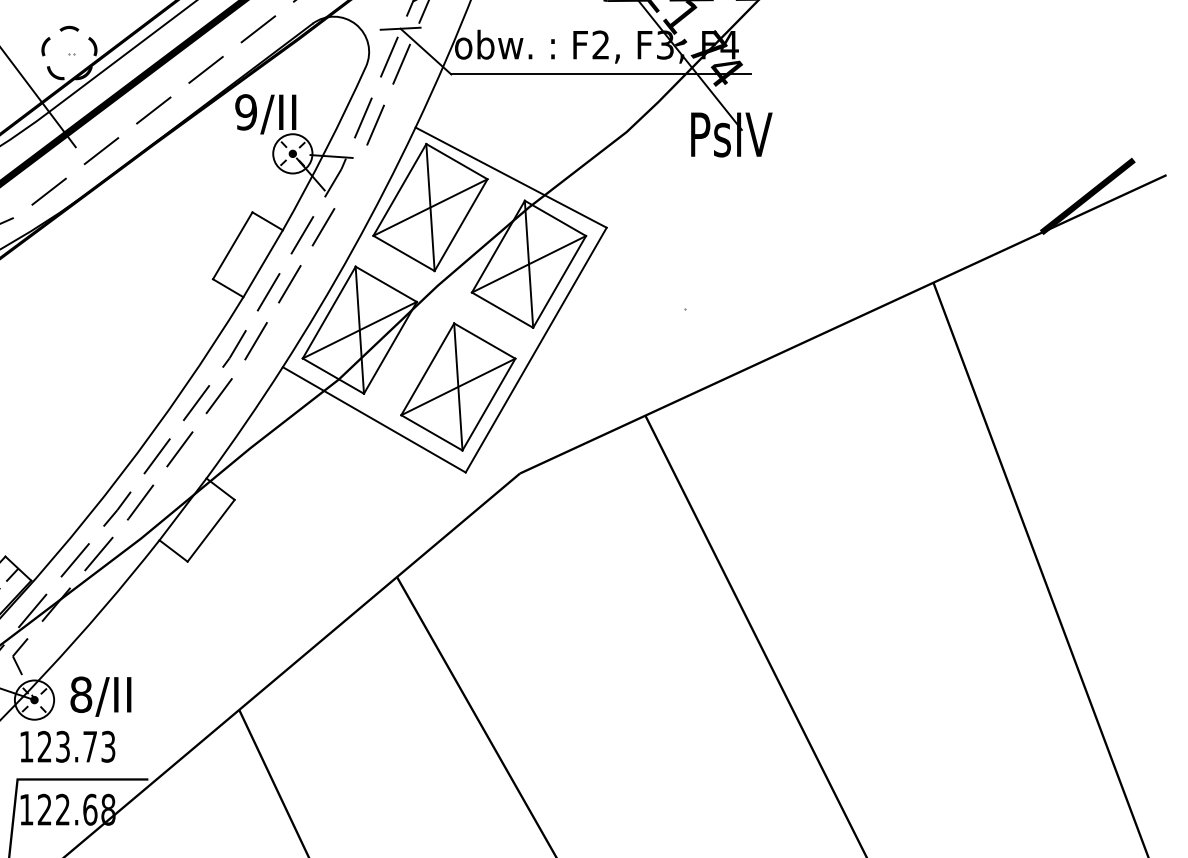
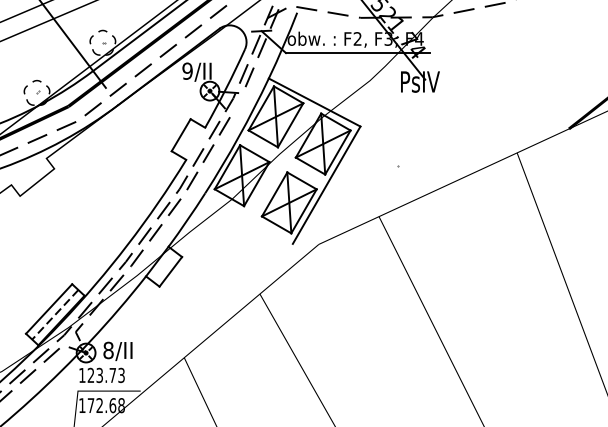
line: (262, 263) -> (195, 143), removed
line: (373, 419) -> (248, 218), removed
text: (43, 809) -> (90, 405), 122.68 -> 172.68

